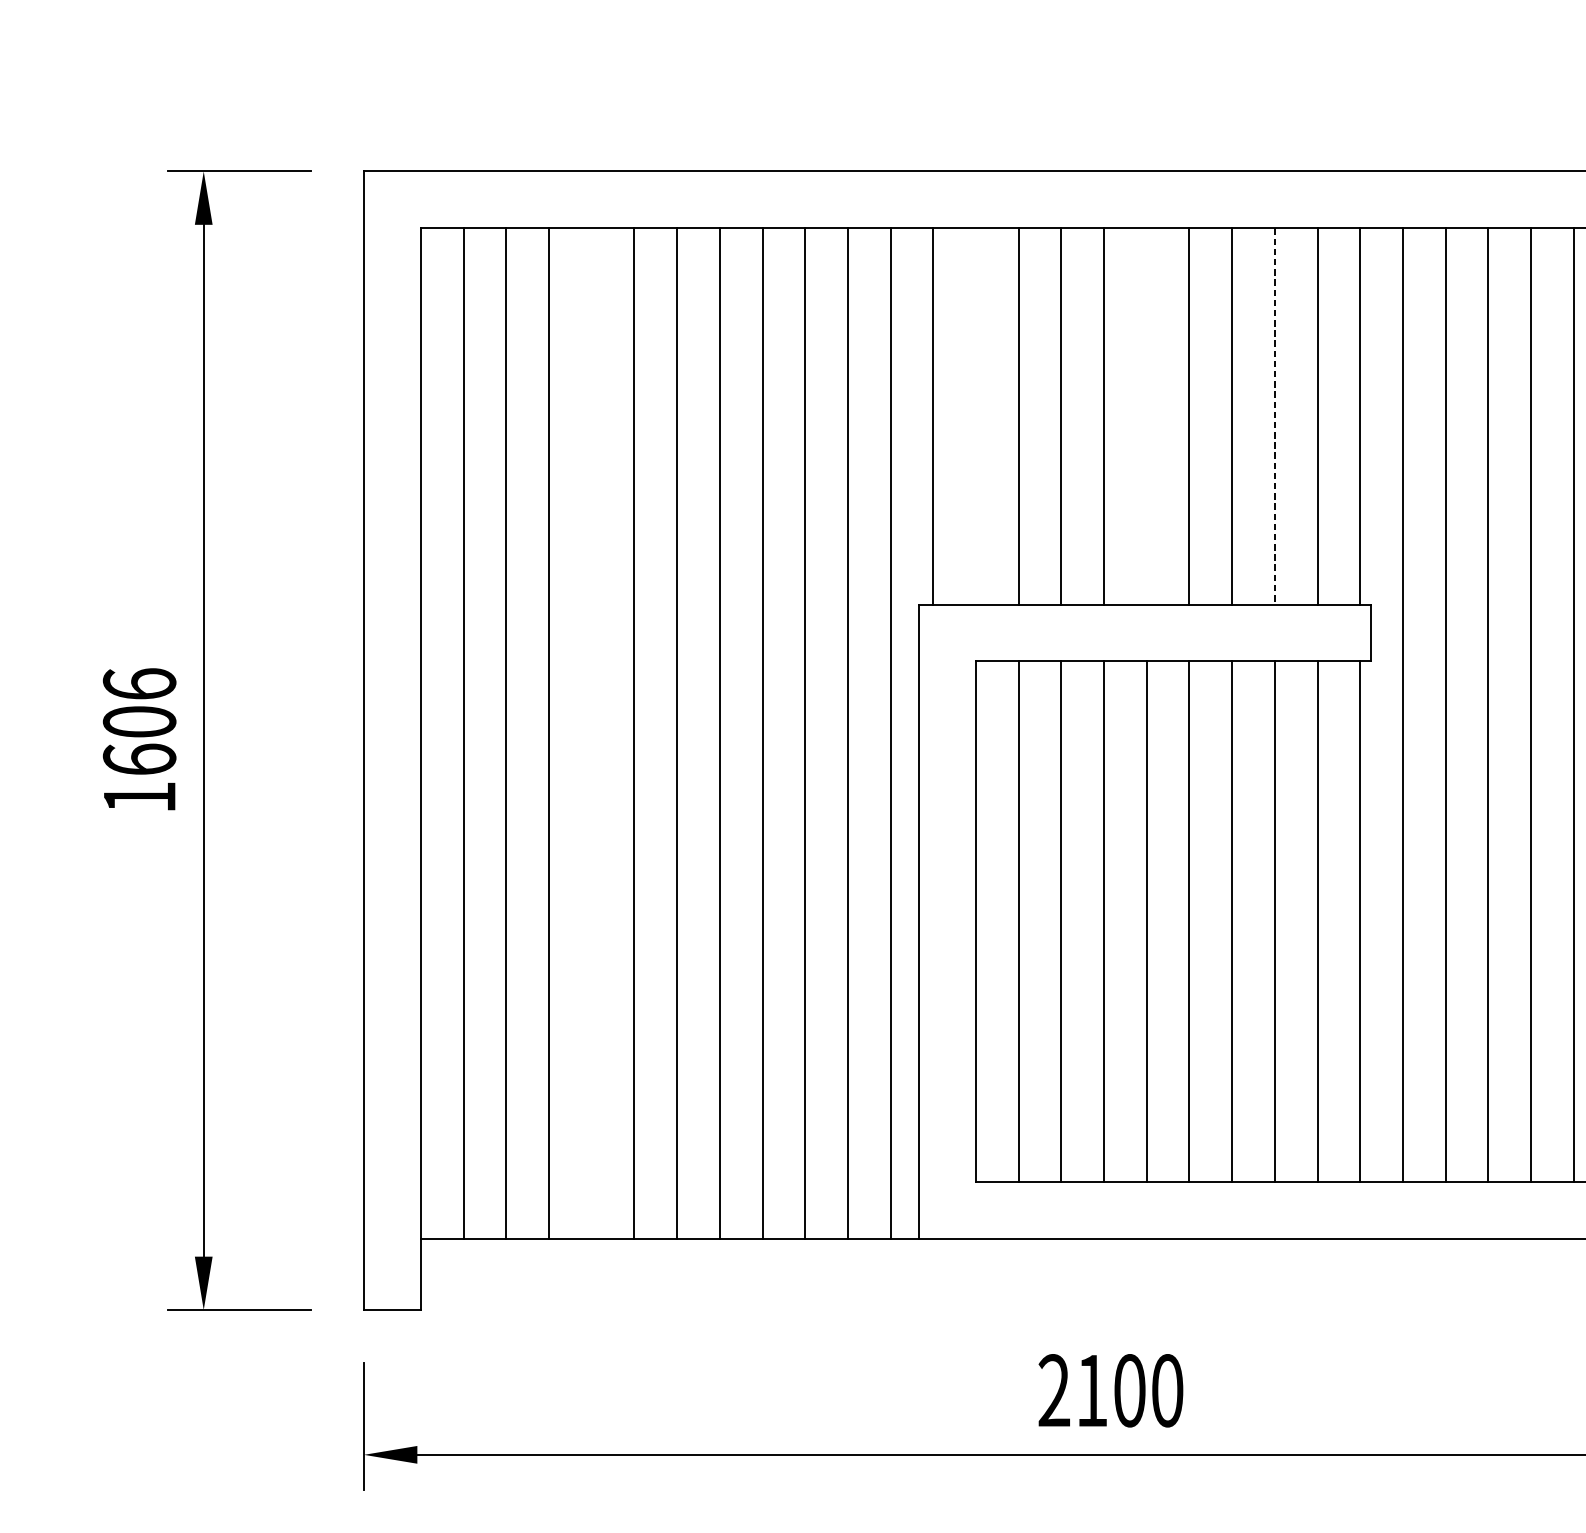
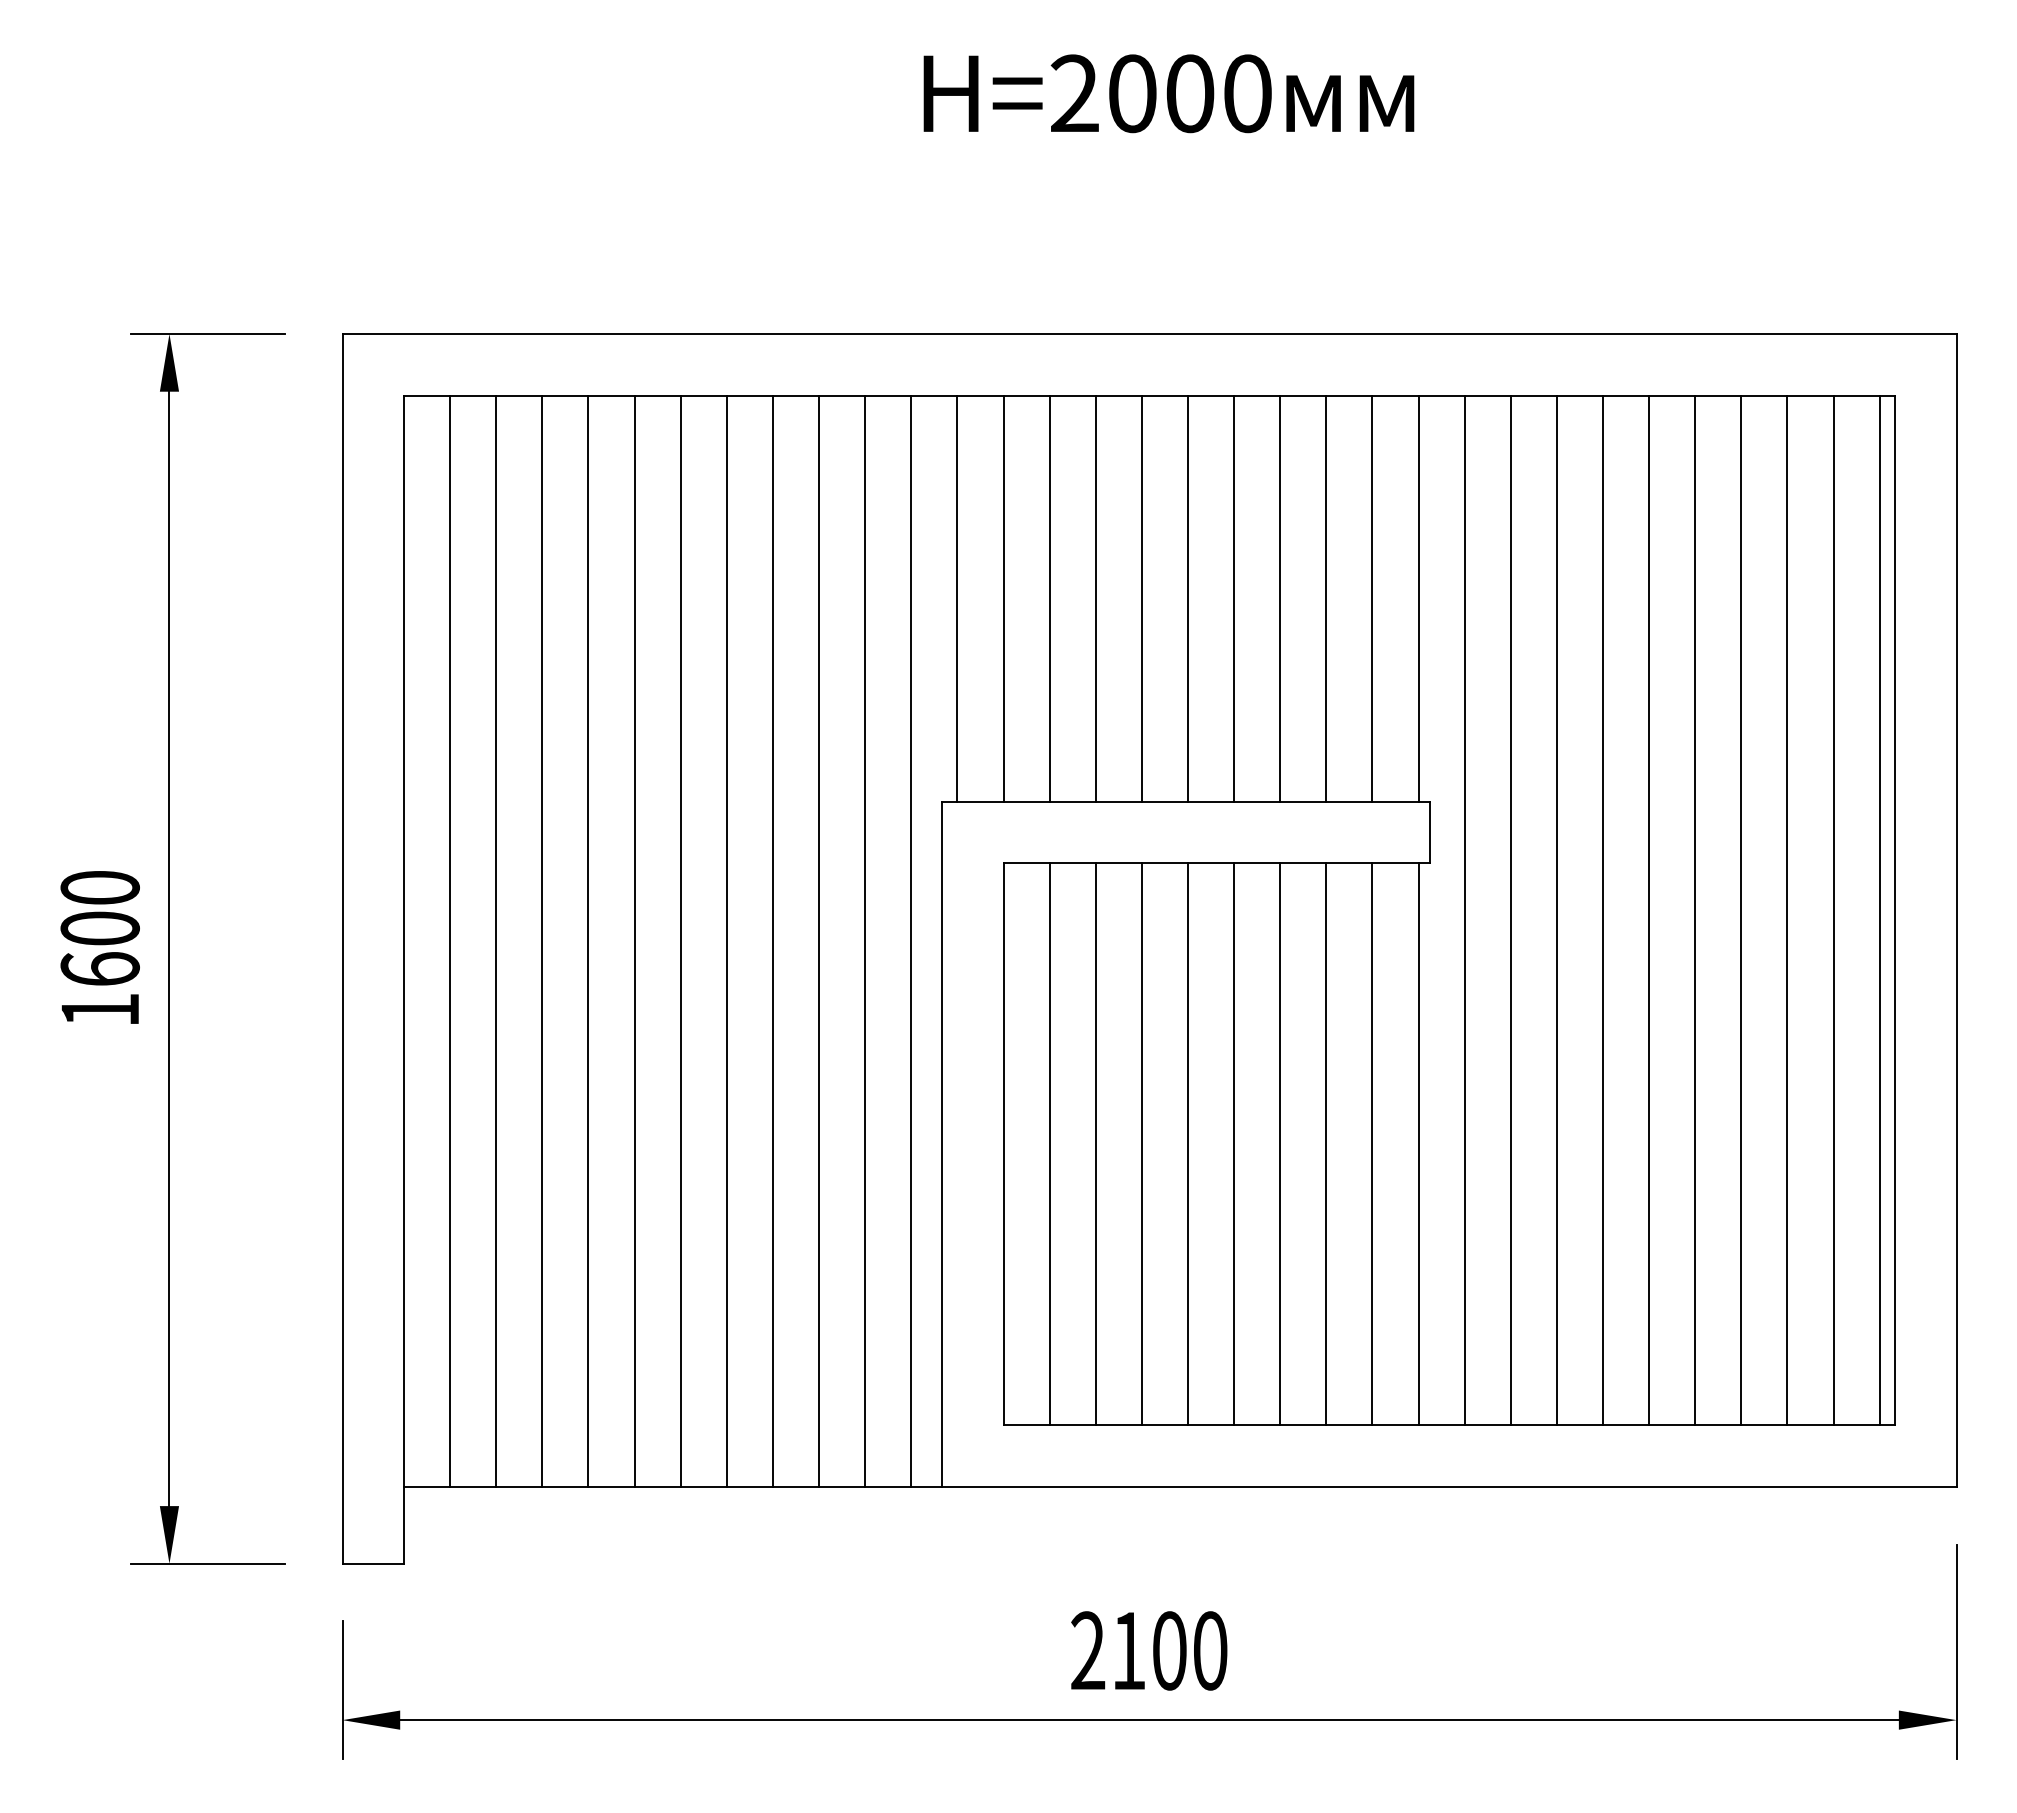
line: (975, 416) -> (1003, 598), added
line: (1146, 416) -> (1187, 598), added
line: (1275, 417) -> (1326, 599), dashed -> solid
text: (138, 683) -> (99, 887), 1606 -> 1600
line: (591, 732) -> (588, 940), added

